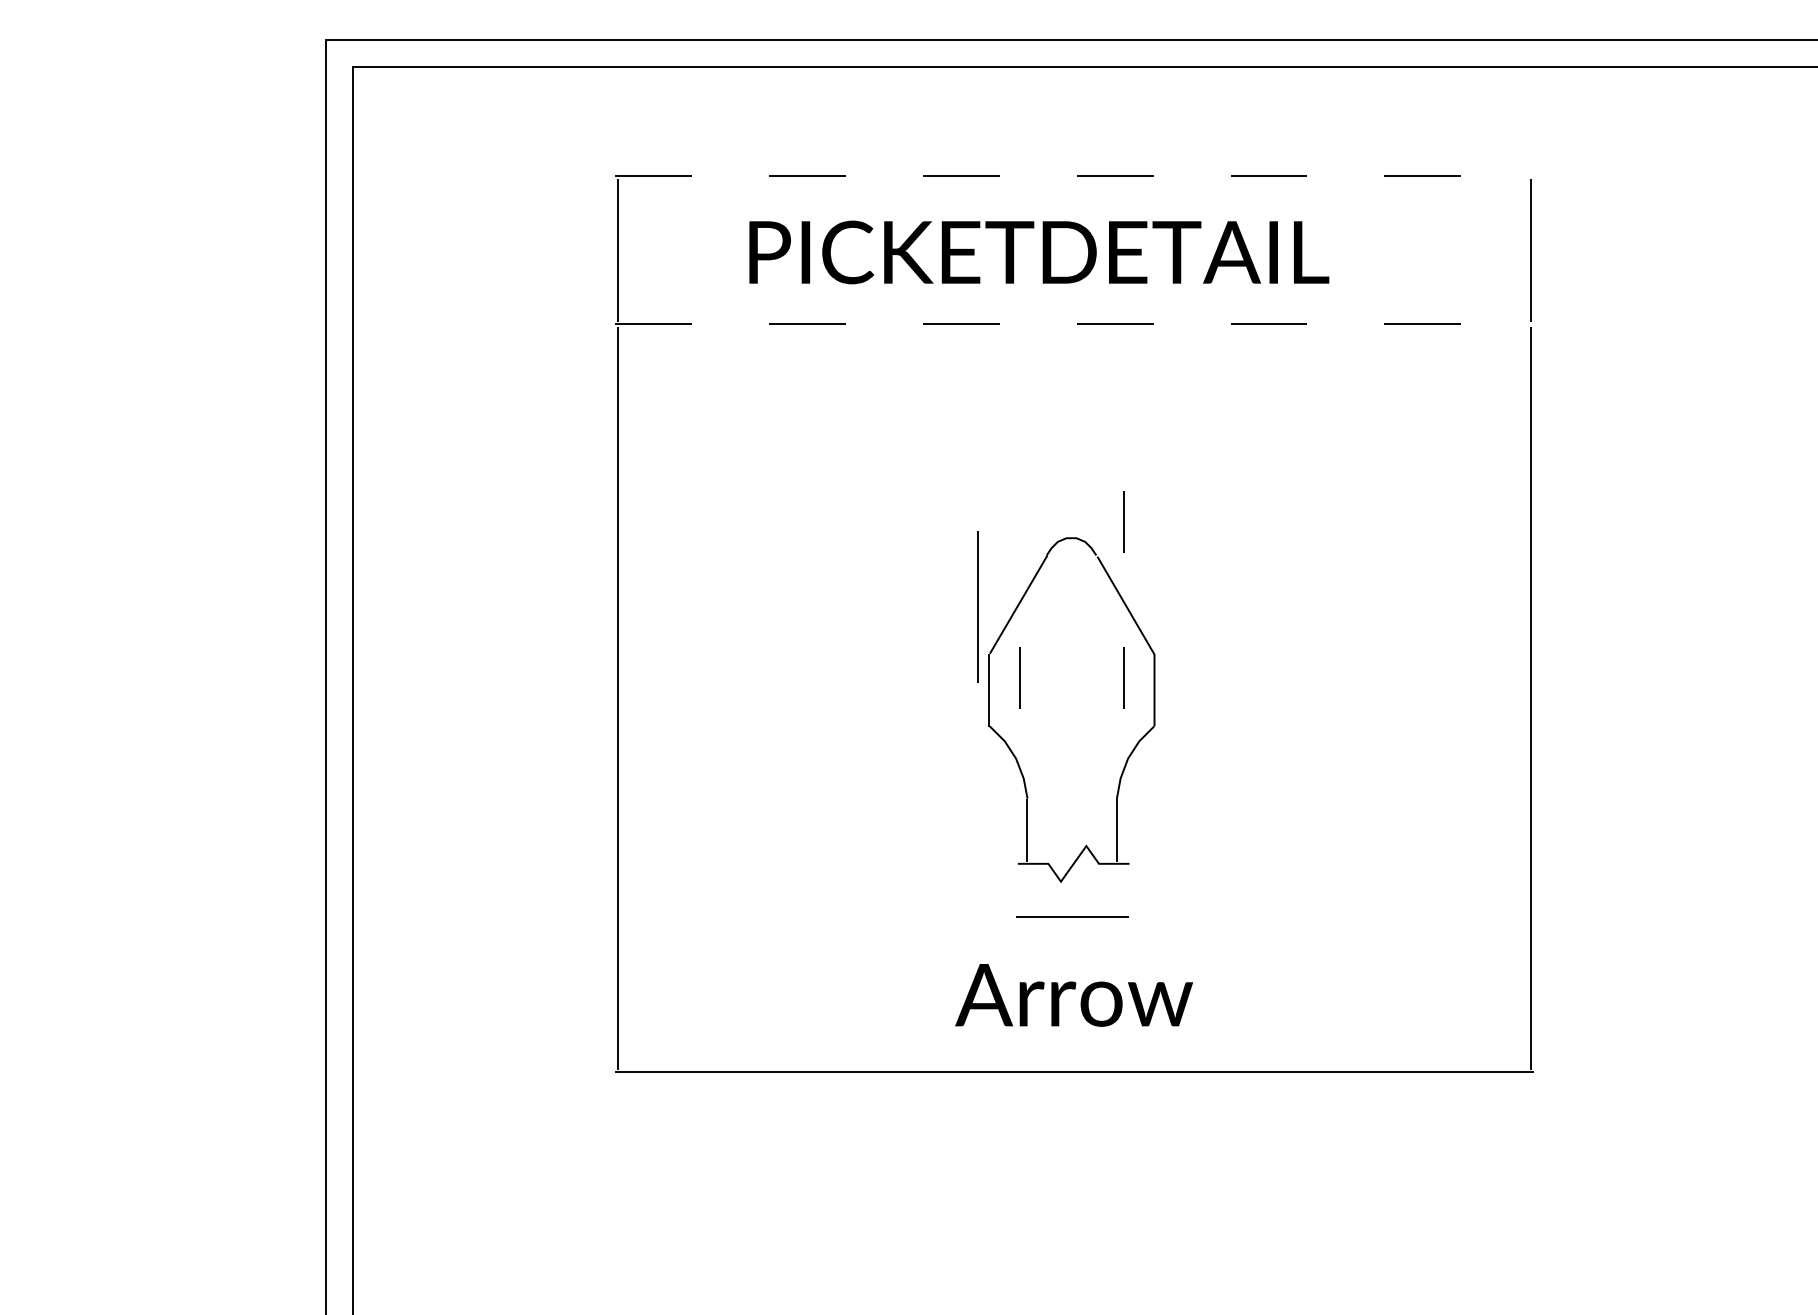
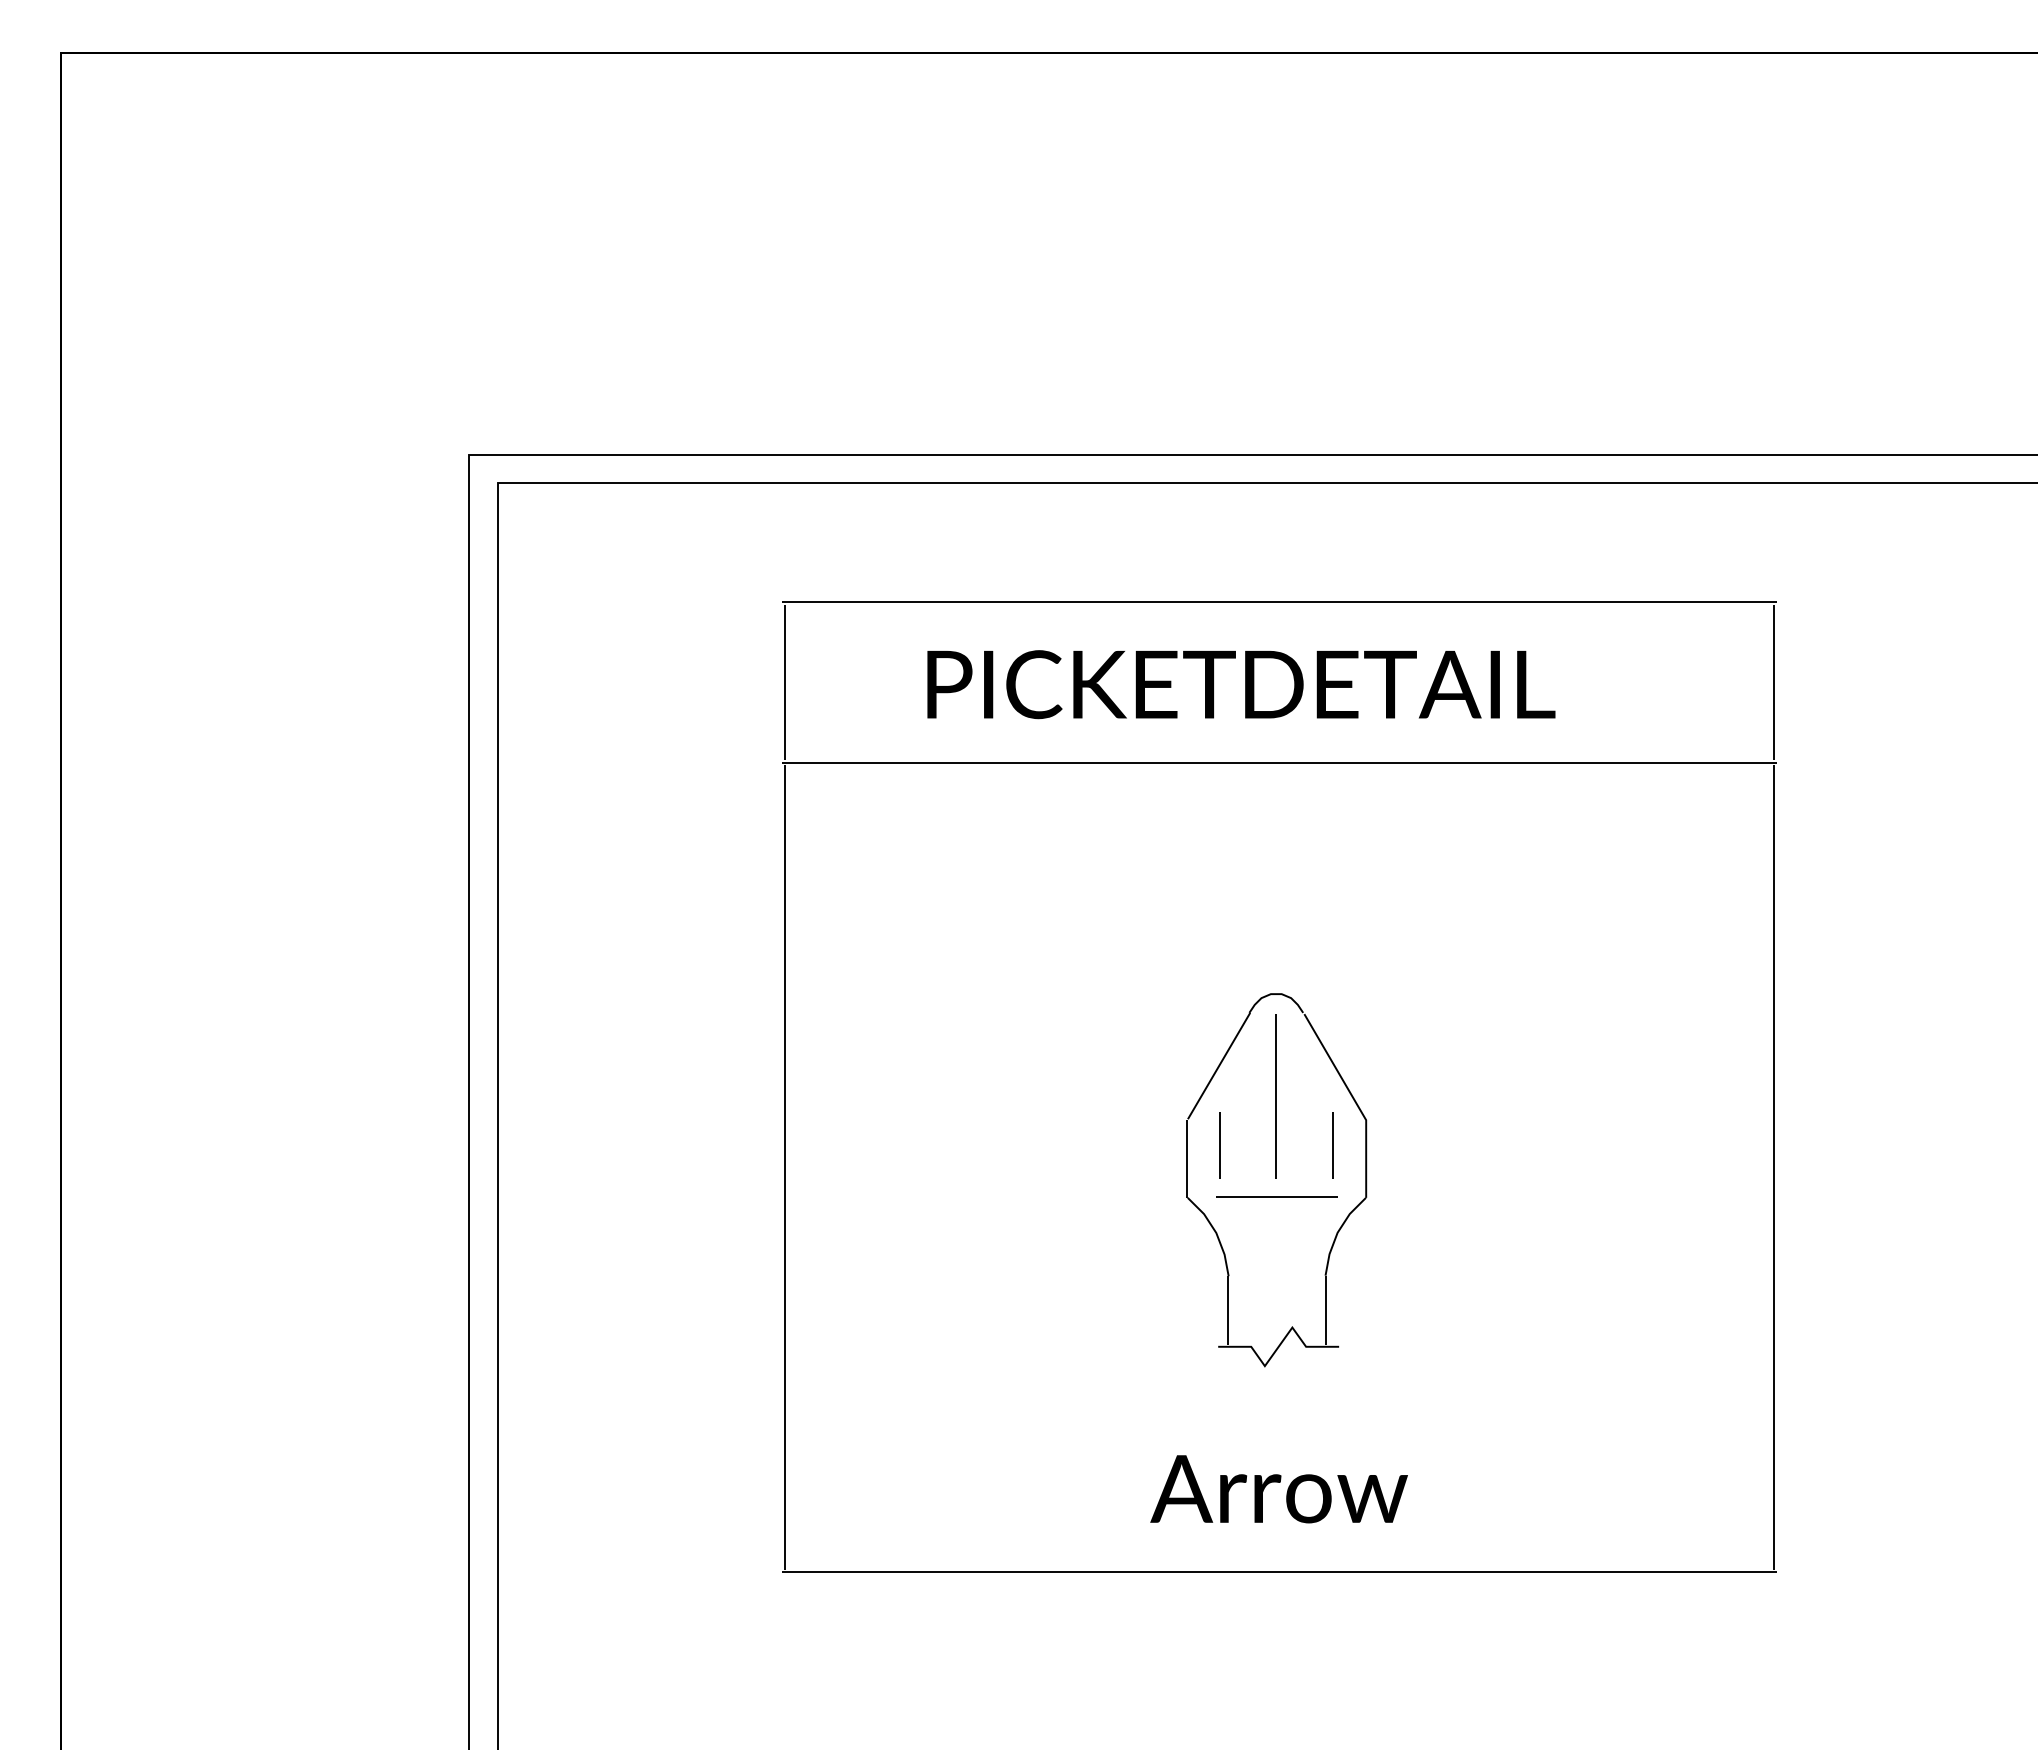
line: (1074, 175) -> (1279, 601), dashed -> solid
line: (1074, 324) -> (1279, 762), dashed -> solid
line: (1123, 521) -> (1332, 976), removed
line: (977, 606) -> (1275, 1096), moved
line: (1071, 917) -> (1276, 1196), moved

